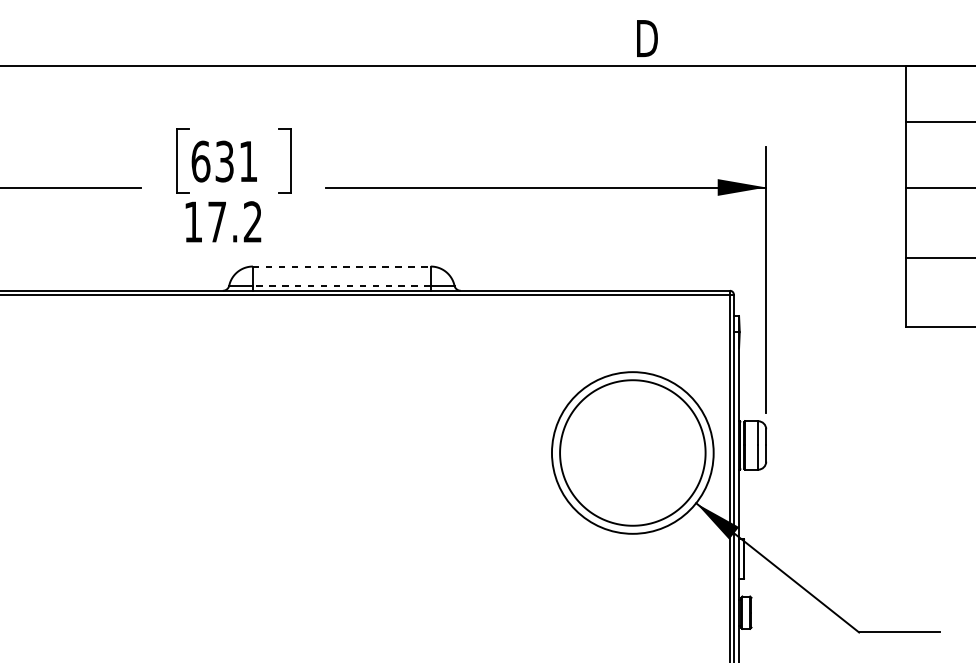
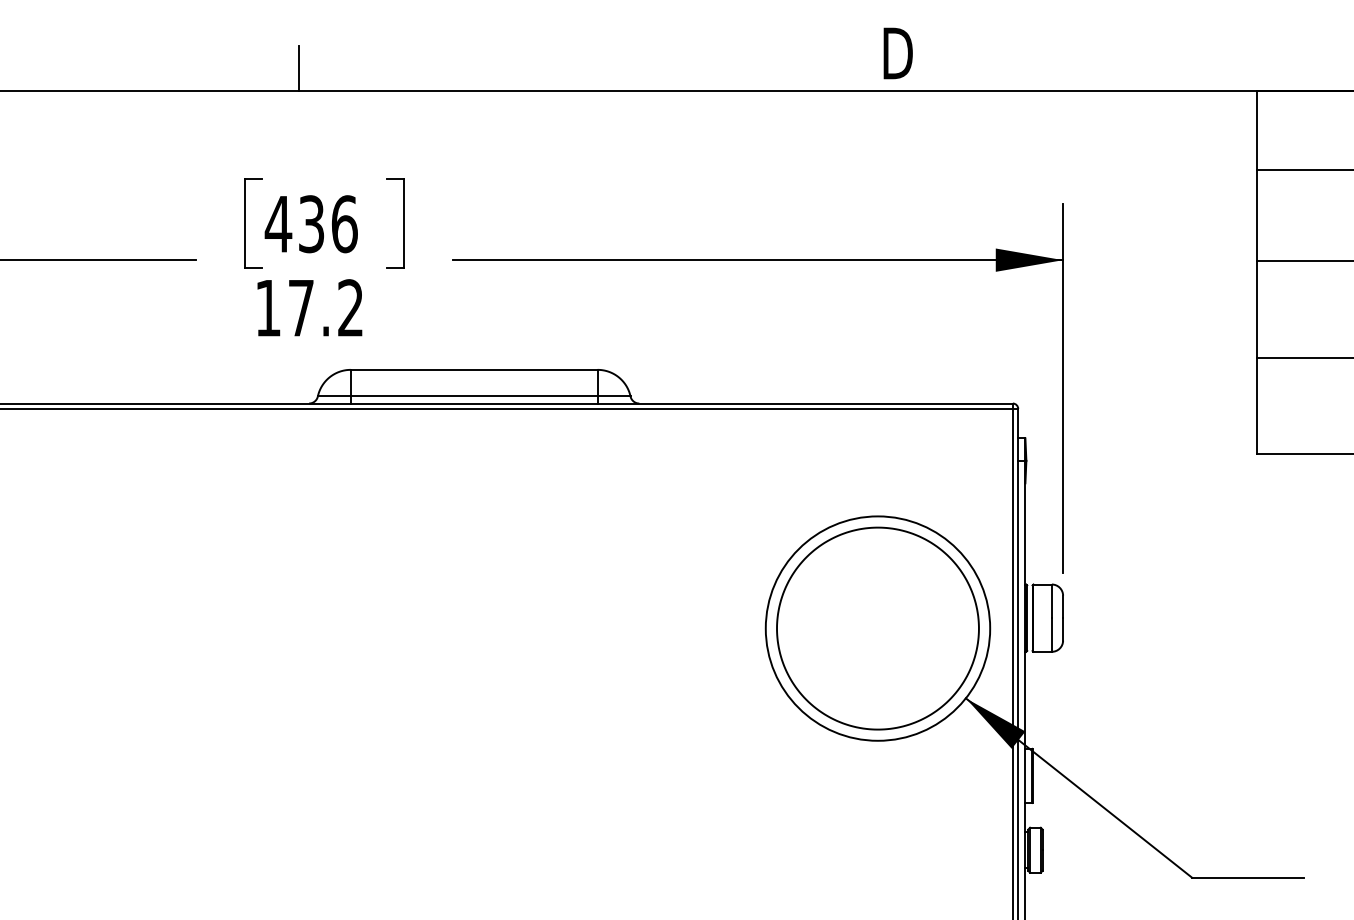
line: (215, 49) -> (299, 68), added
text: (223, 161) -> (310, 224), 631 -> 436
line: (342, 266) -> (474, 369), dashed -> solid
line: (341, 285) -> (473, 396), dashed -> solid

